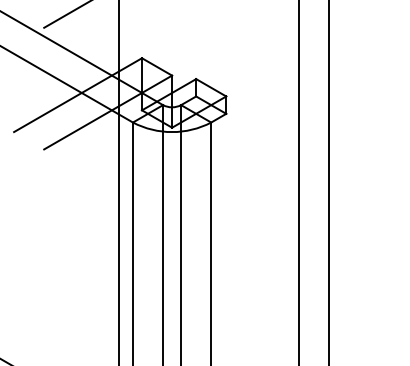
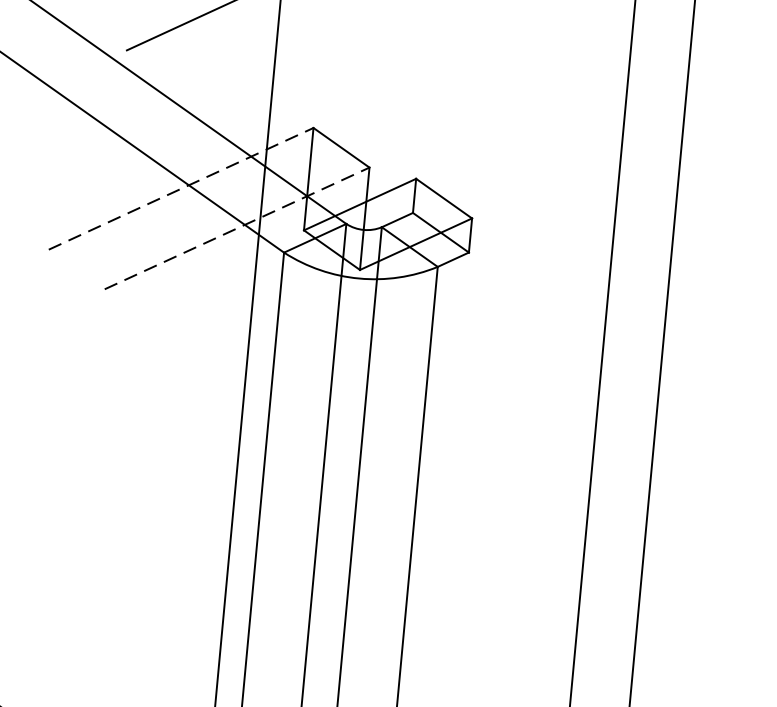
line: (78, 95) -> (181, 189), solid -> dashed
line: (108, 112) -> (237, 228), solid -> dashed

